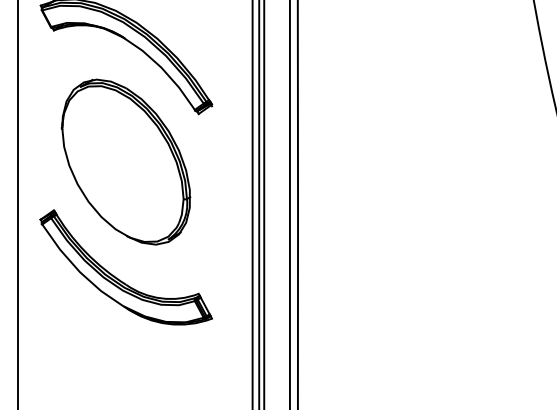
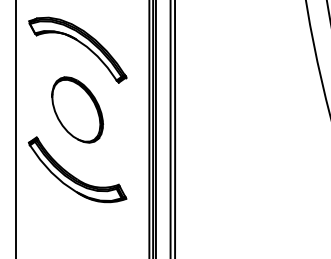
part: (125, 161) -> (77, 109), size x0.7

